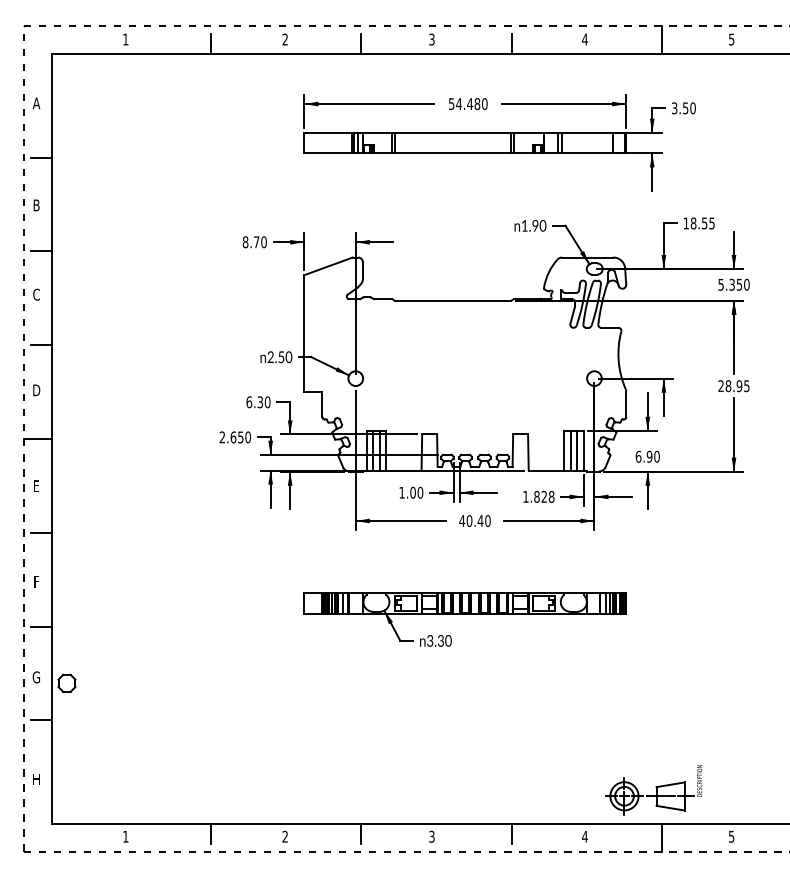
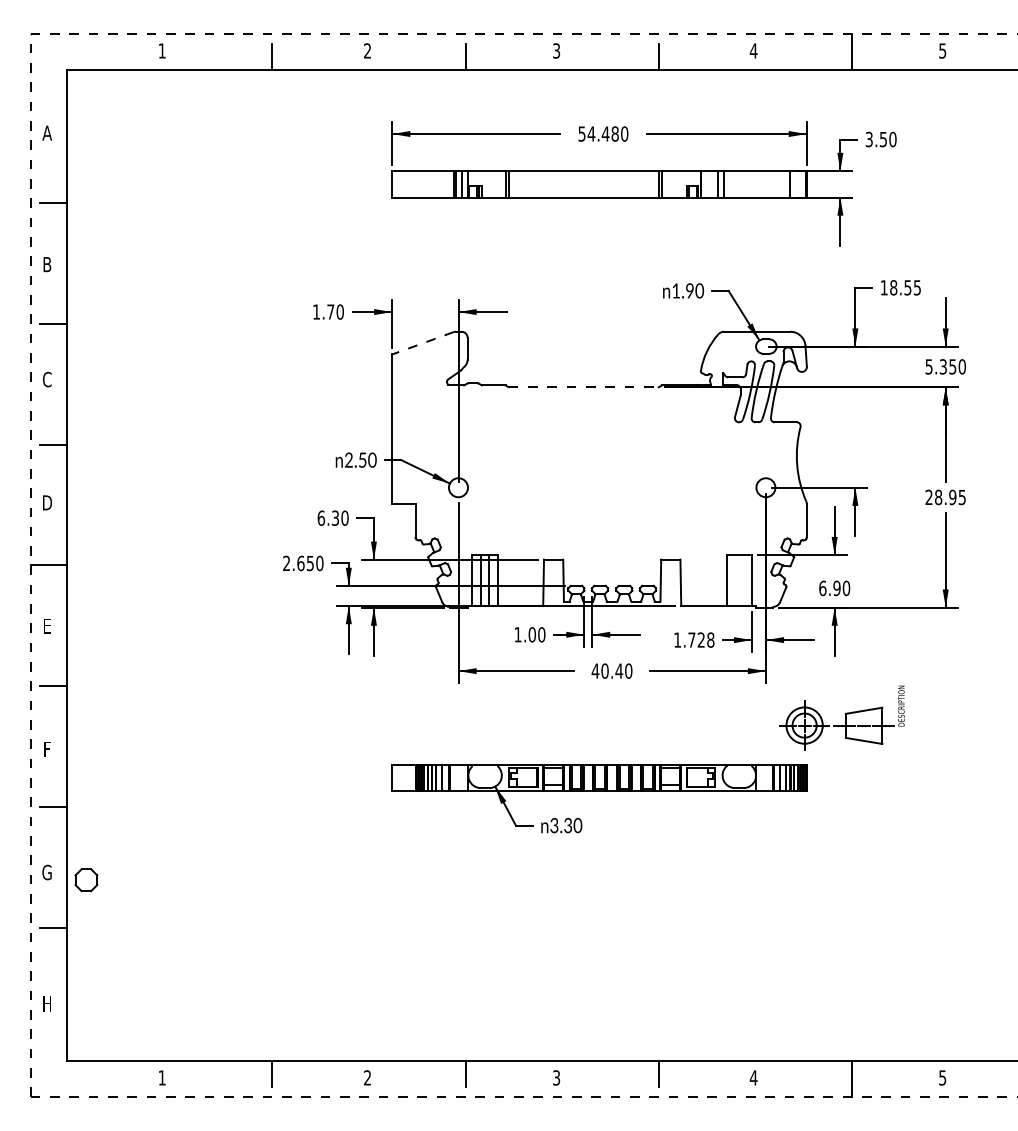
text: (245, 242) -> (316, 312), 8.70 -> 1.70
line: (327, 266) -> (422, 343), solid -> dashed
line: (453, 300) -> (584, 387), solid -> dashed
line: (570, 450) -> (735, 580), removed
line: (577, 450) -> (744, 580), removed
text: (536, 496) -> (691, 639), 1.828 -> 1.728
part: (653, 790) -> (841, 718), moved

